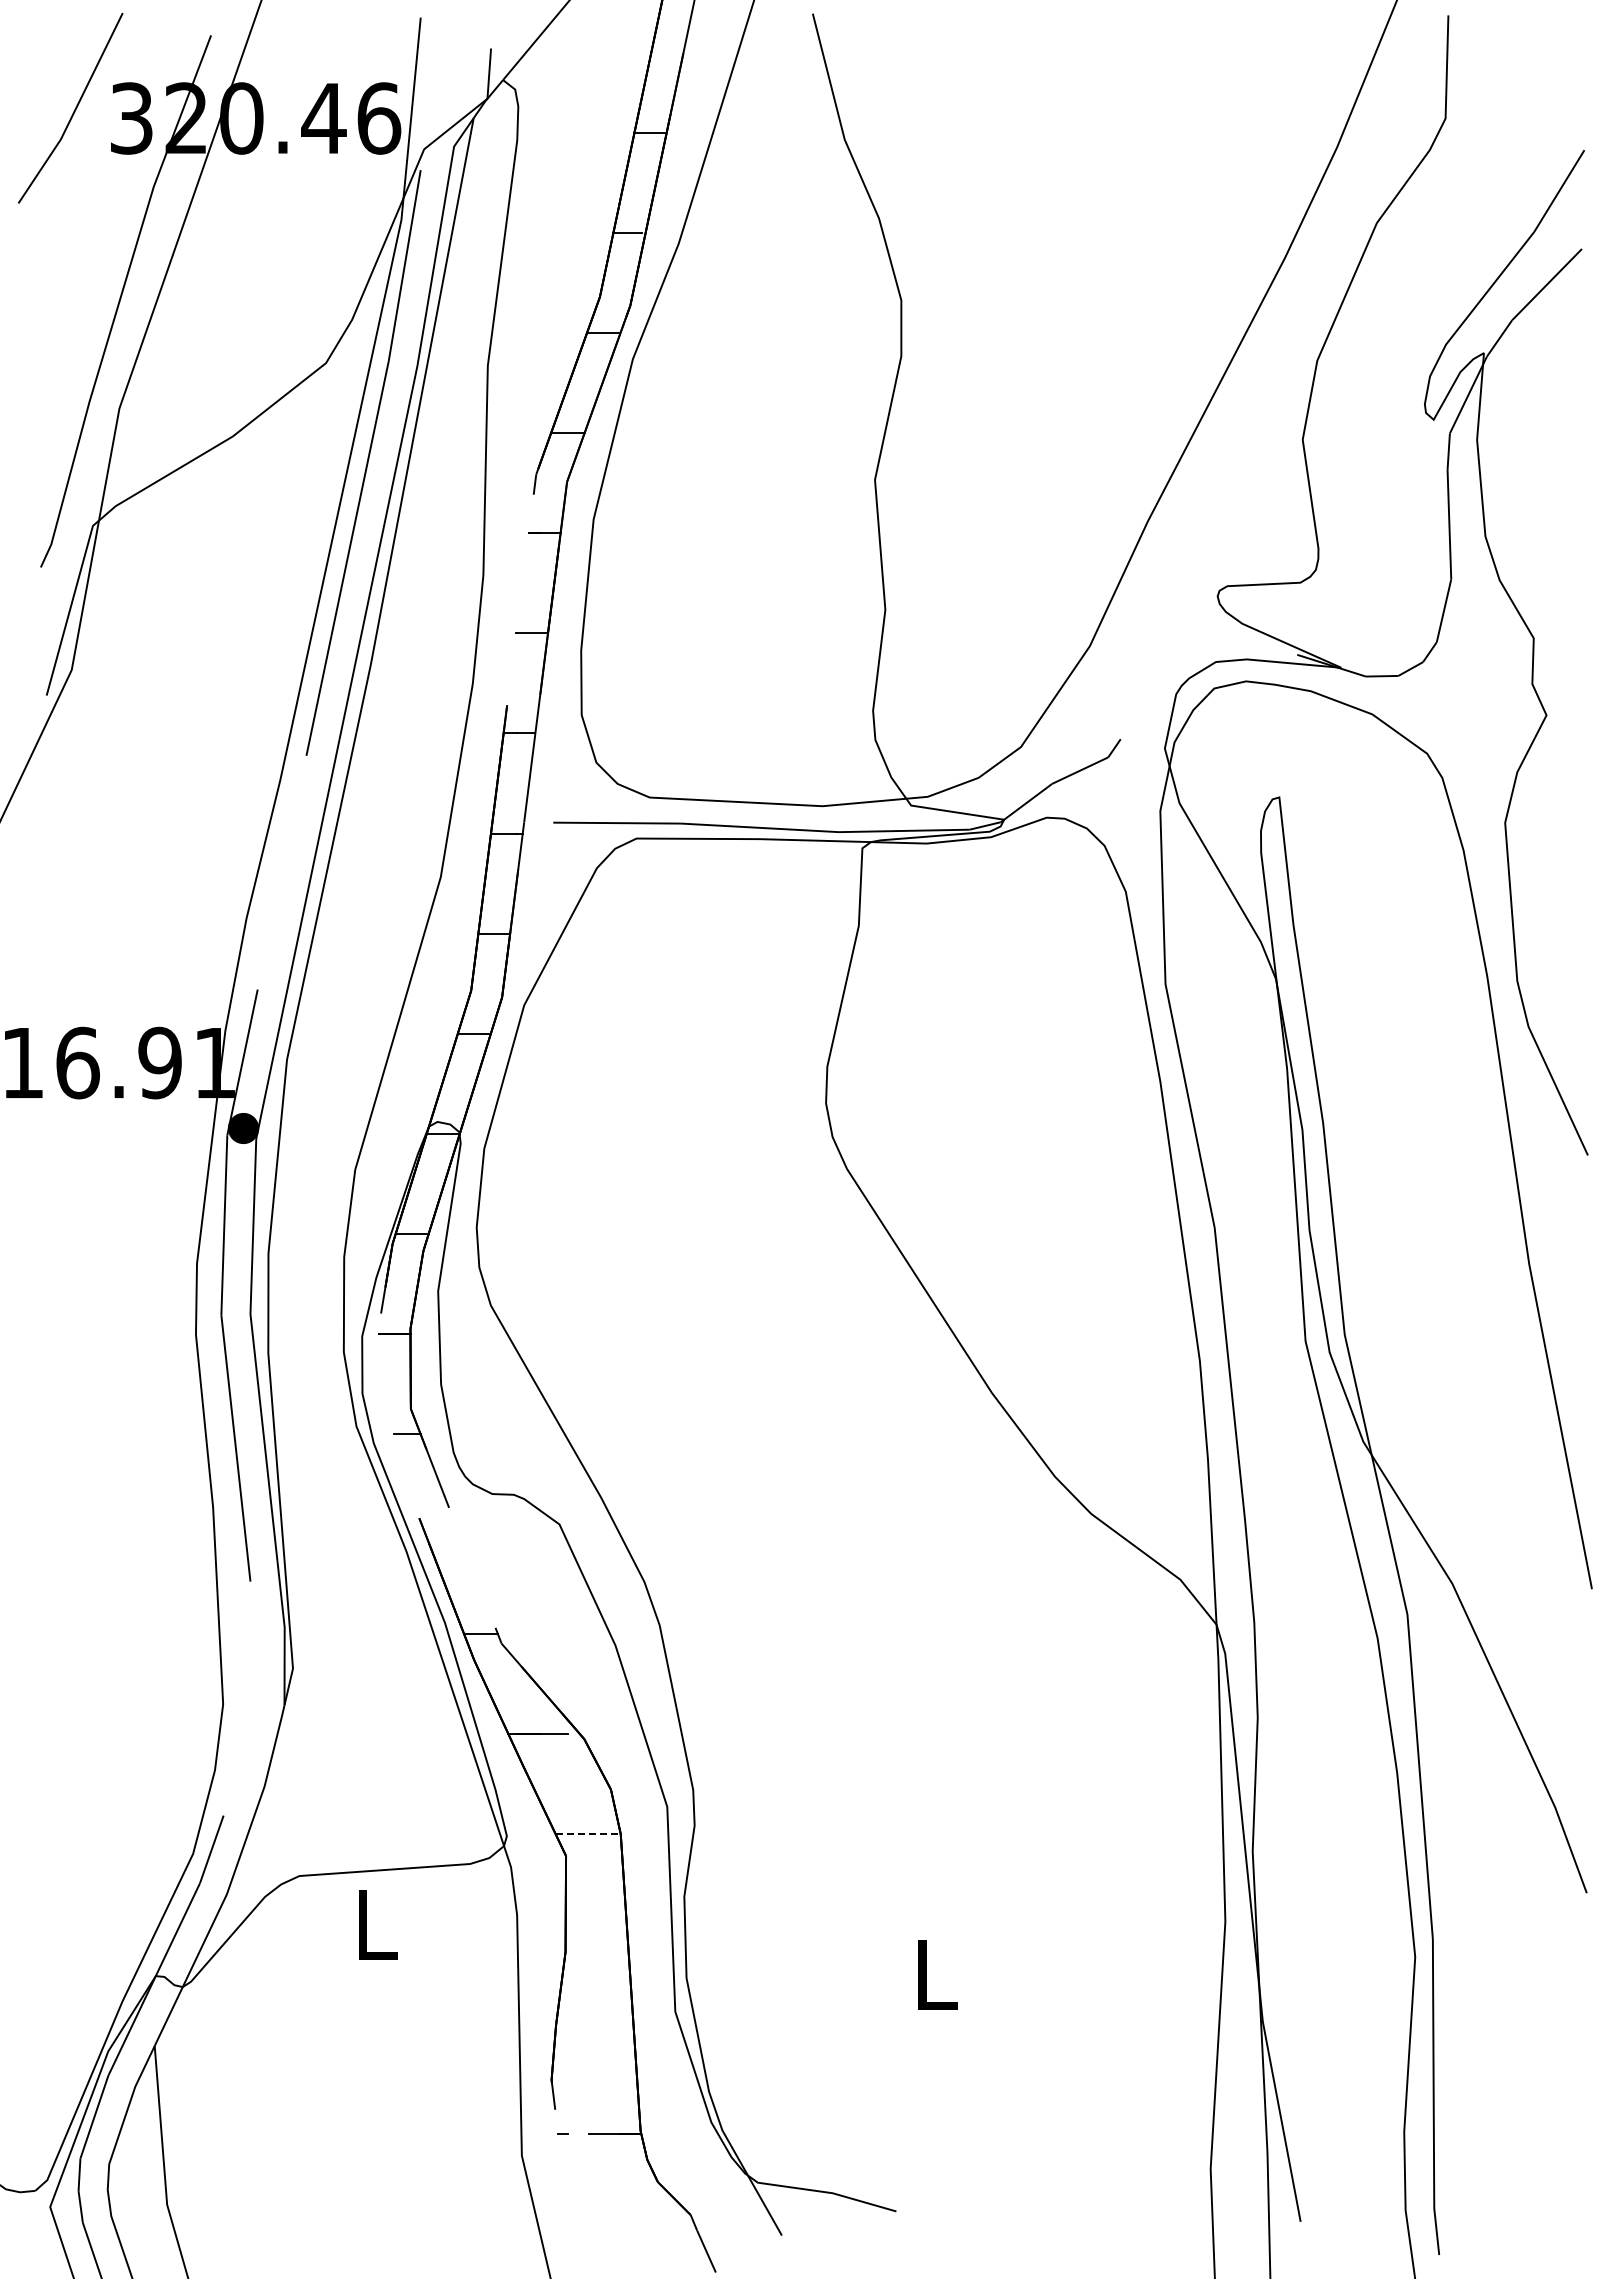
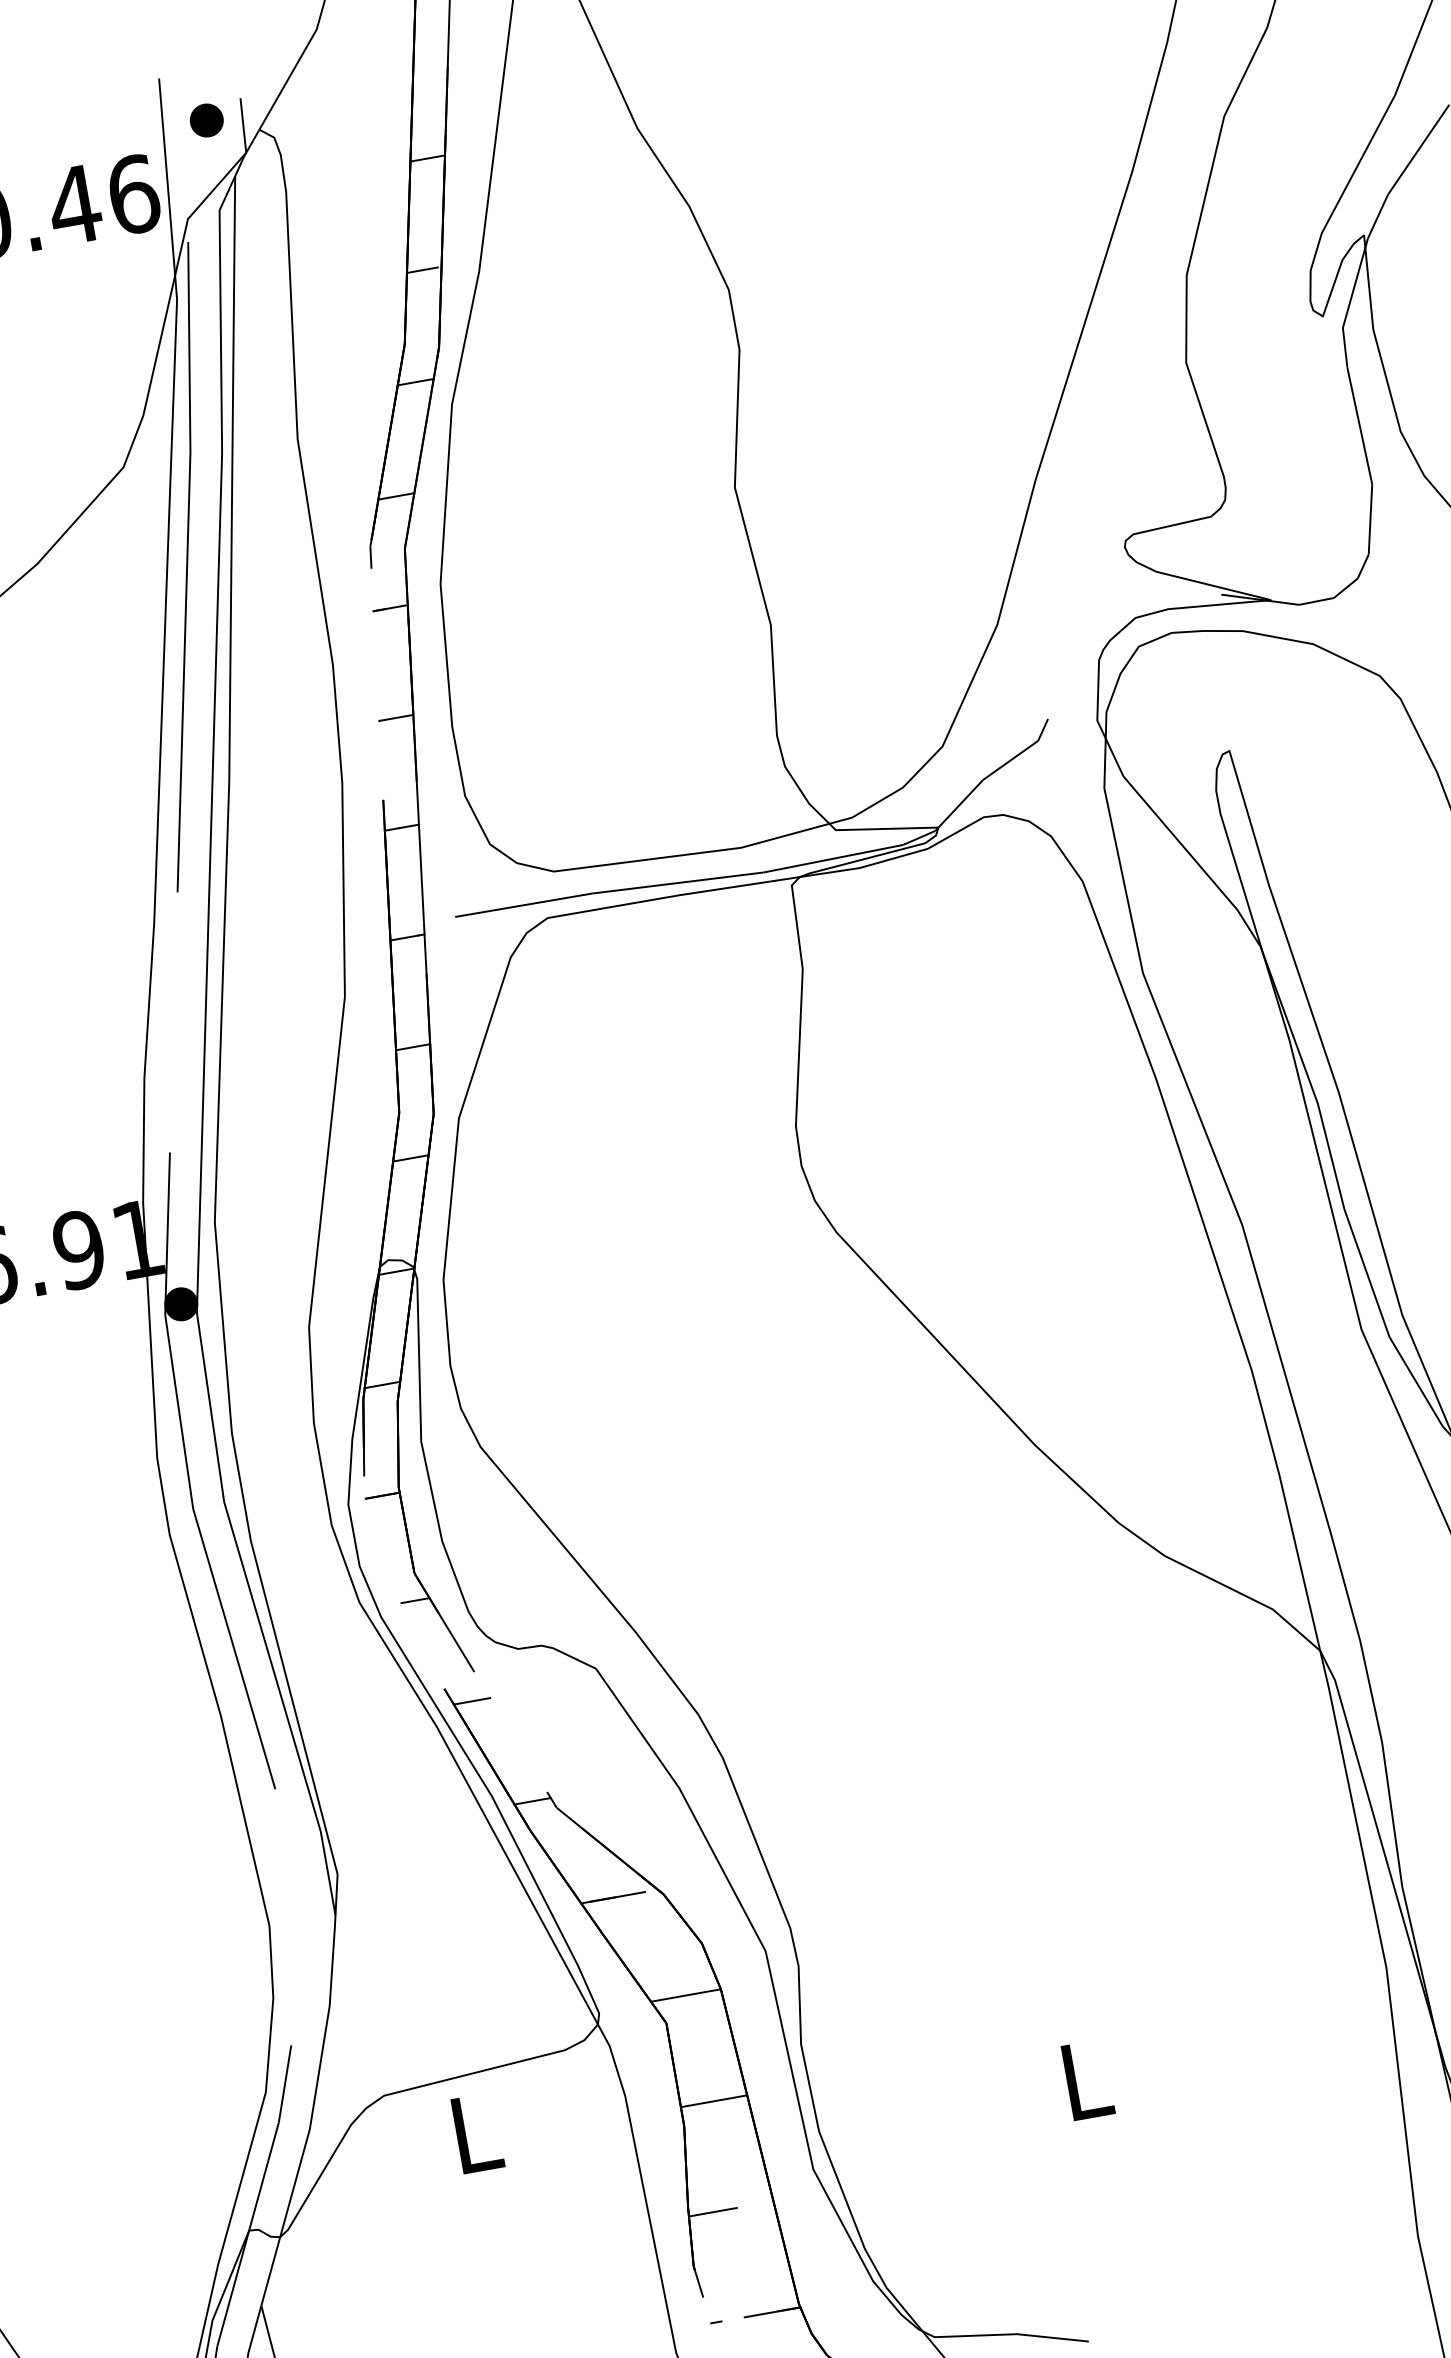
part: (456, 62) -> (206, 119), added
line: (442, 1533) -> (472, 1700), added
line: (588, 1834) -> (686, 1995), dashed -> solid
line: (596, 1934) -> (714, 2101), added
line: (577, 2034) -> (712, 2212), added

